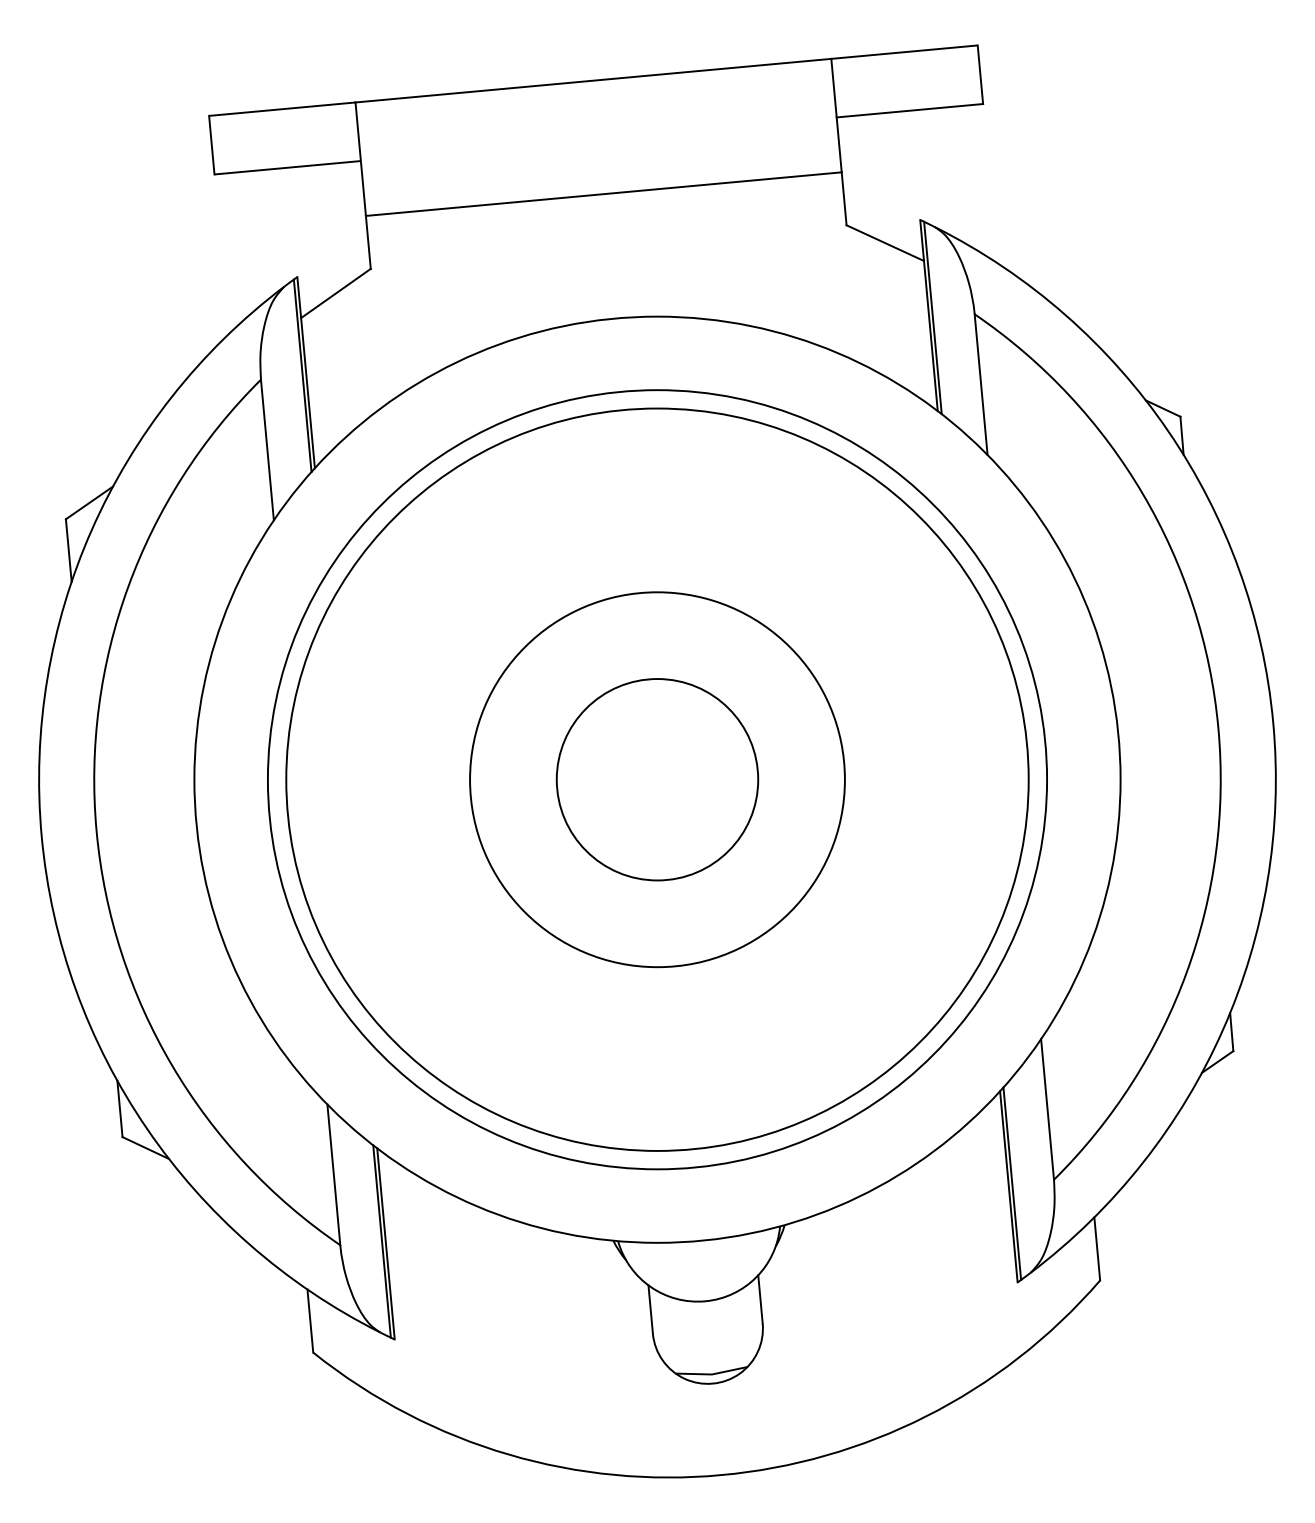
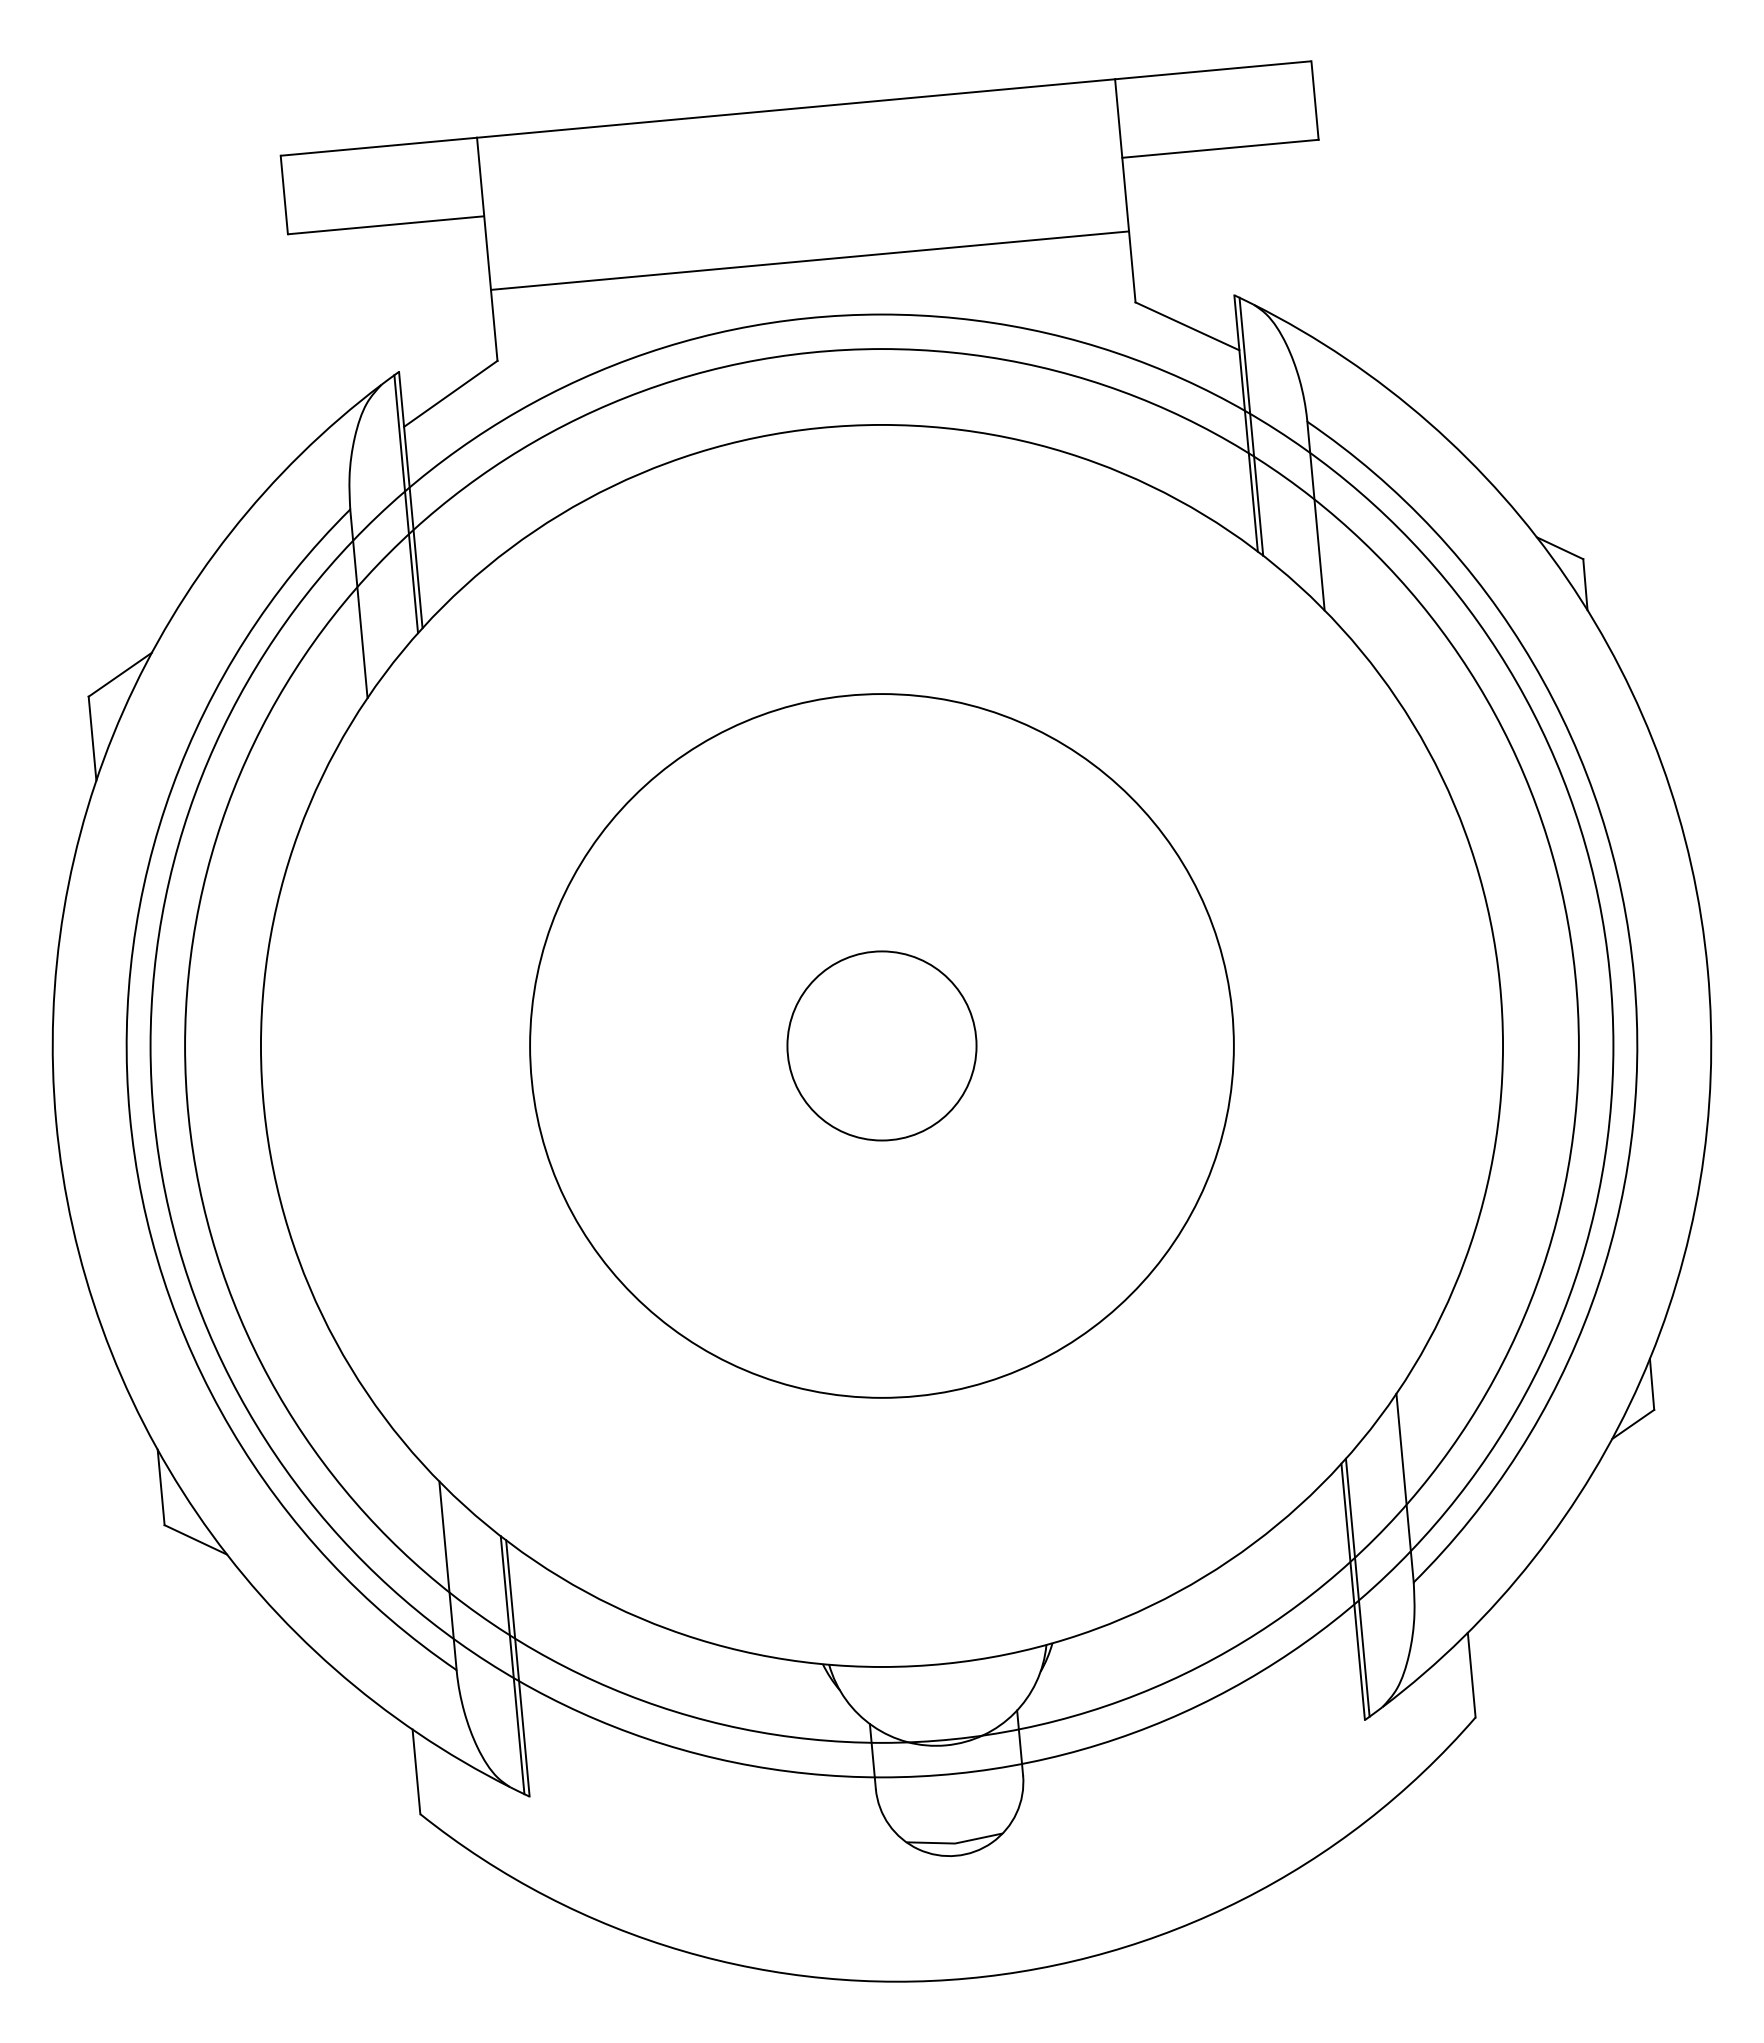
circle: (657, 779) -> (881, 1045), size x0.7
circle: (657, 779) -> (881, 1045), size x1.4
circle: (657, 779) -> (881, 1045), size x1.4
circle: (657, 779) -> (881, 1045), size x1.4

